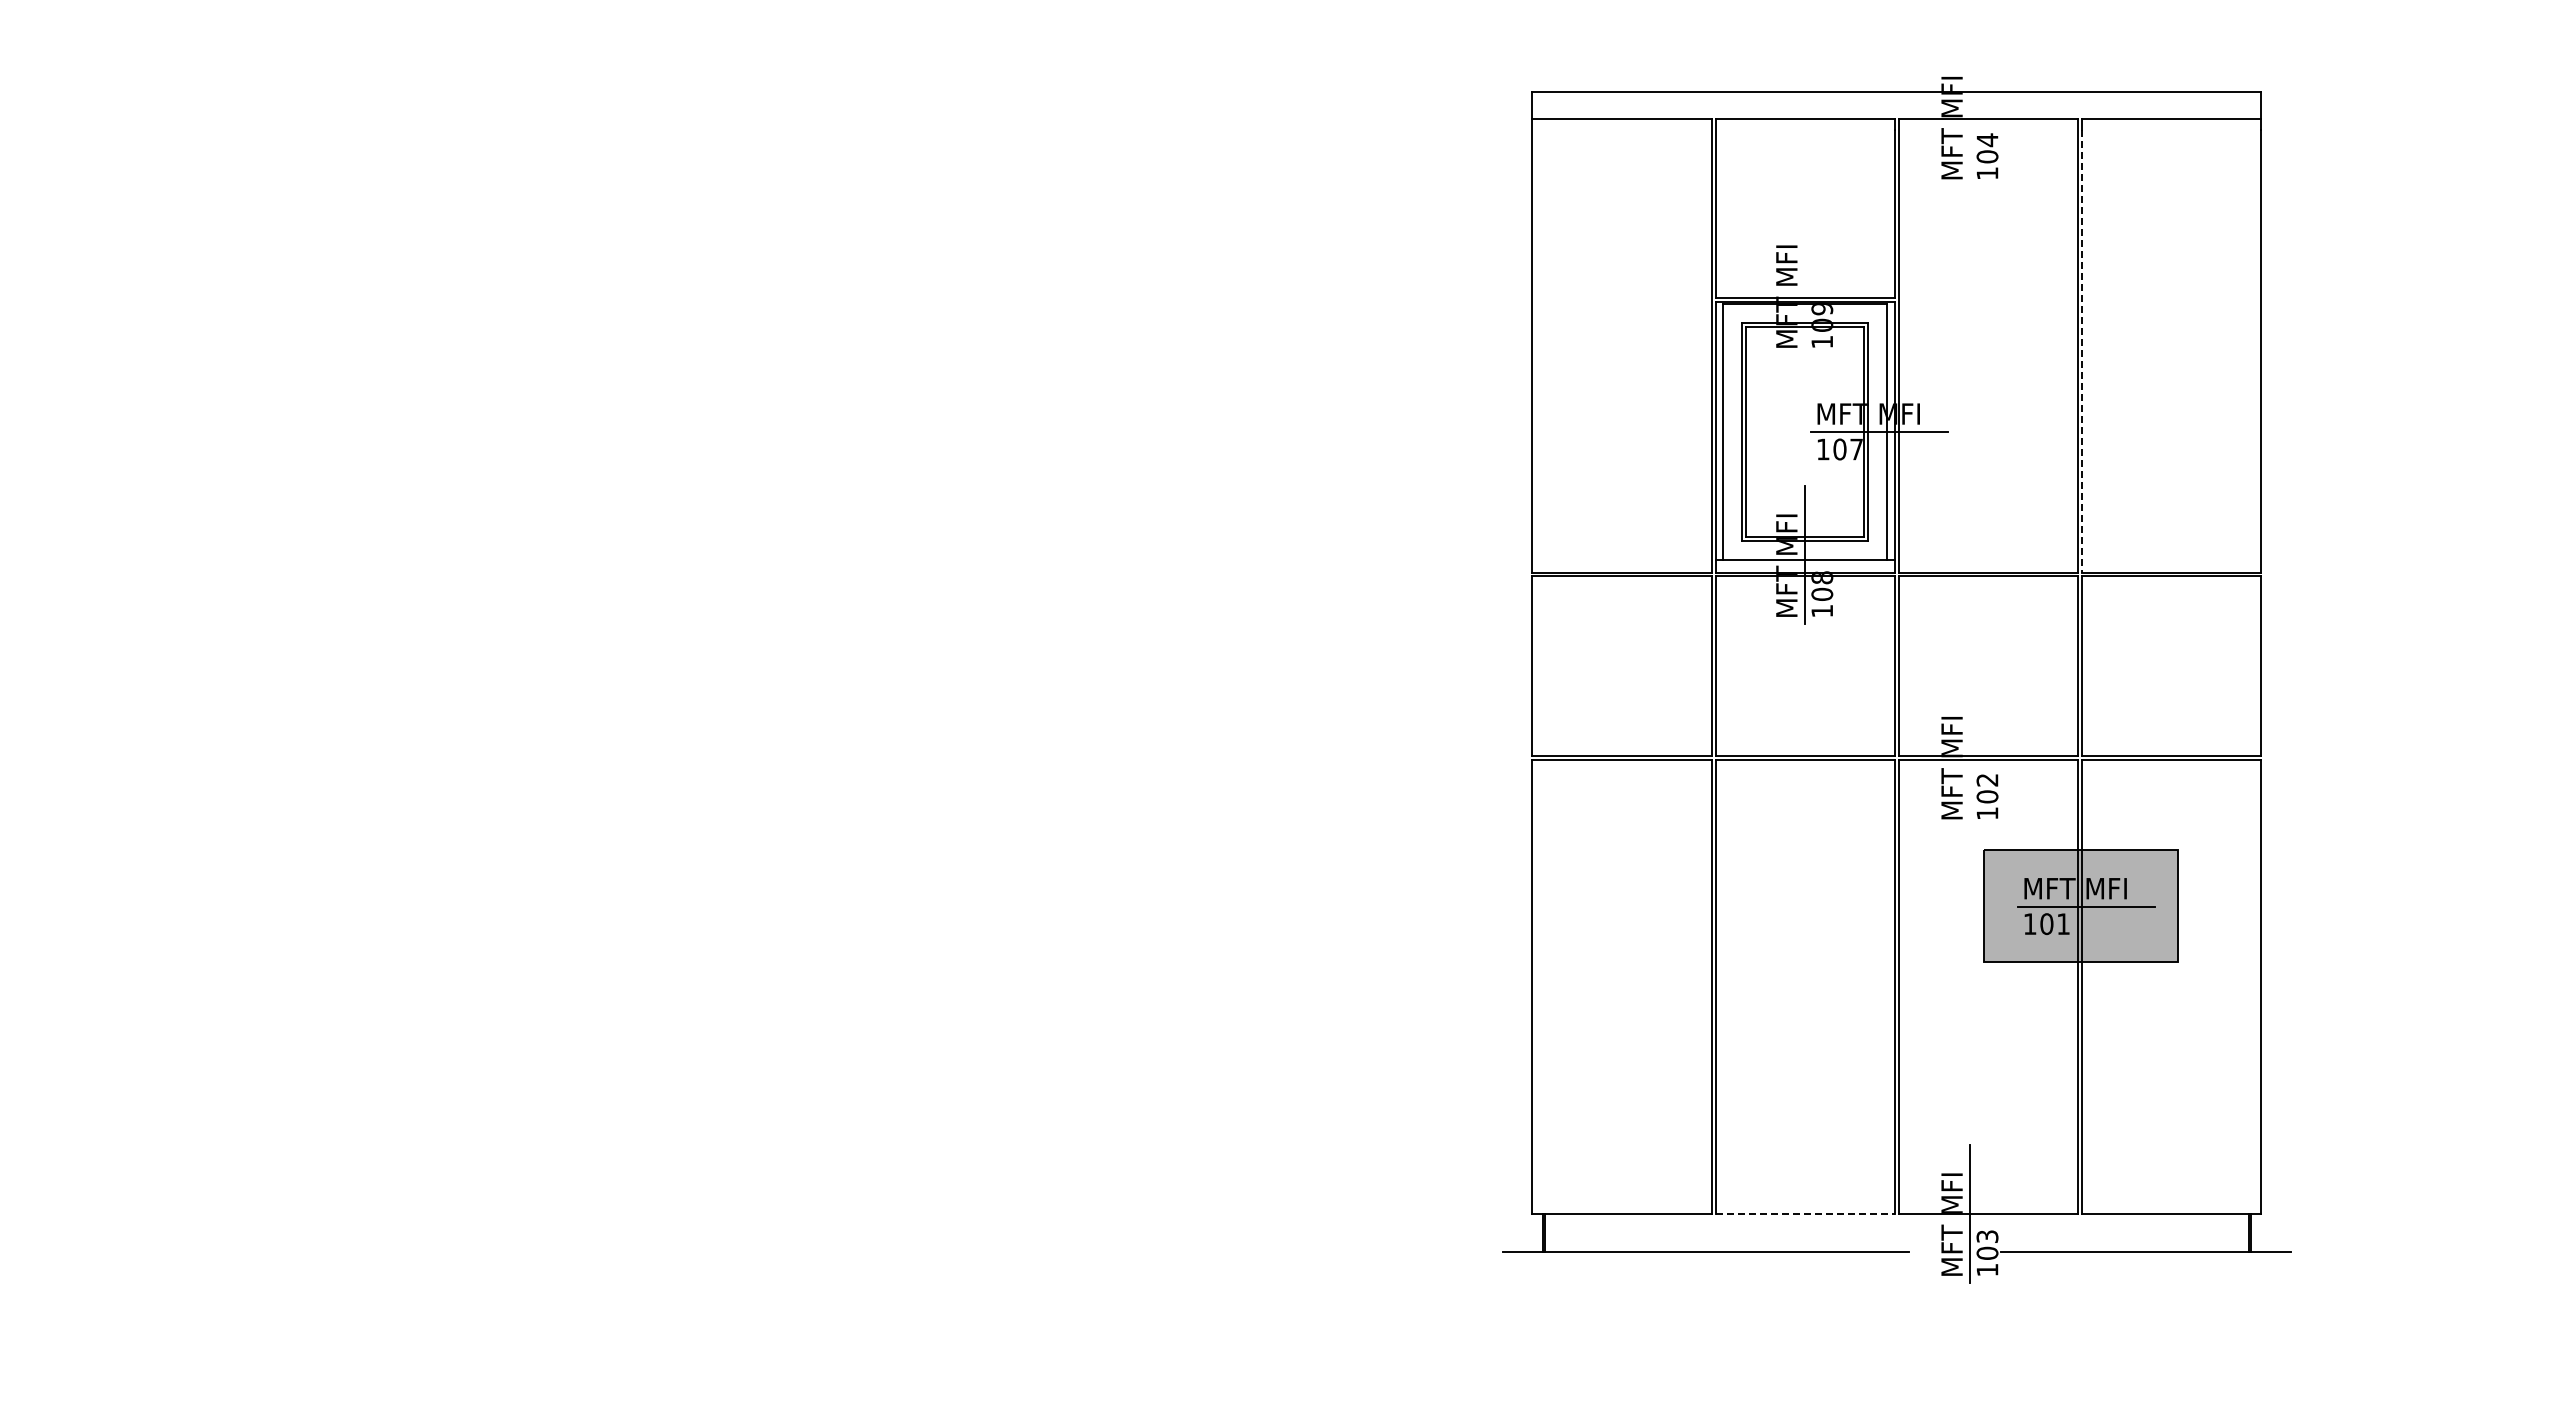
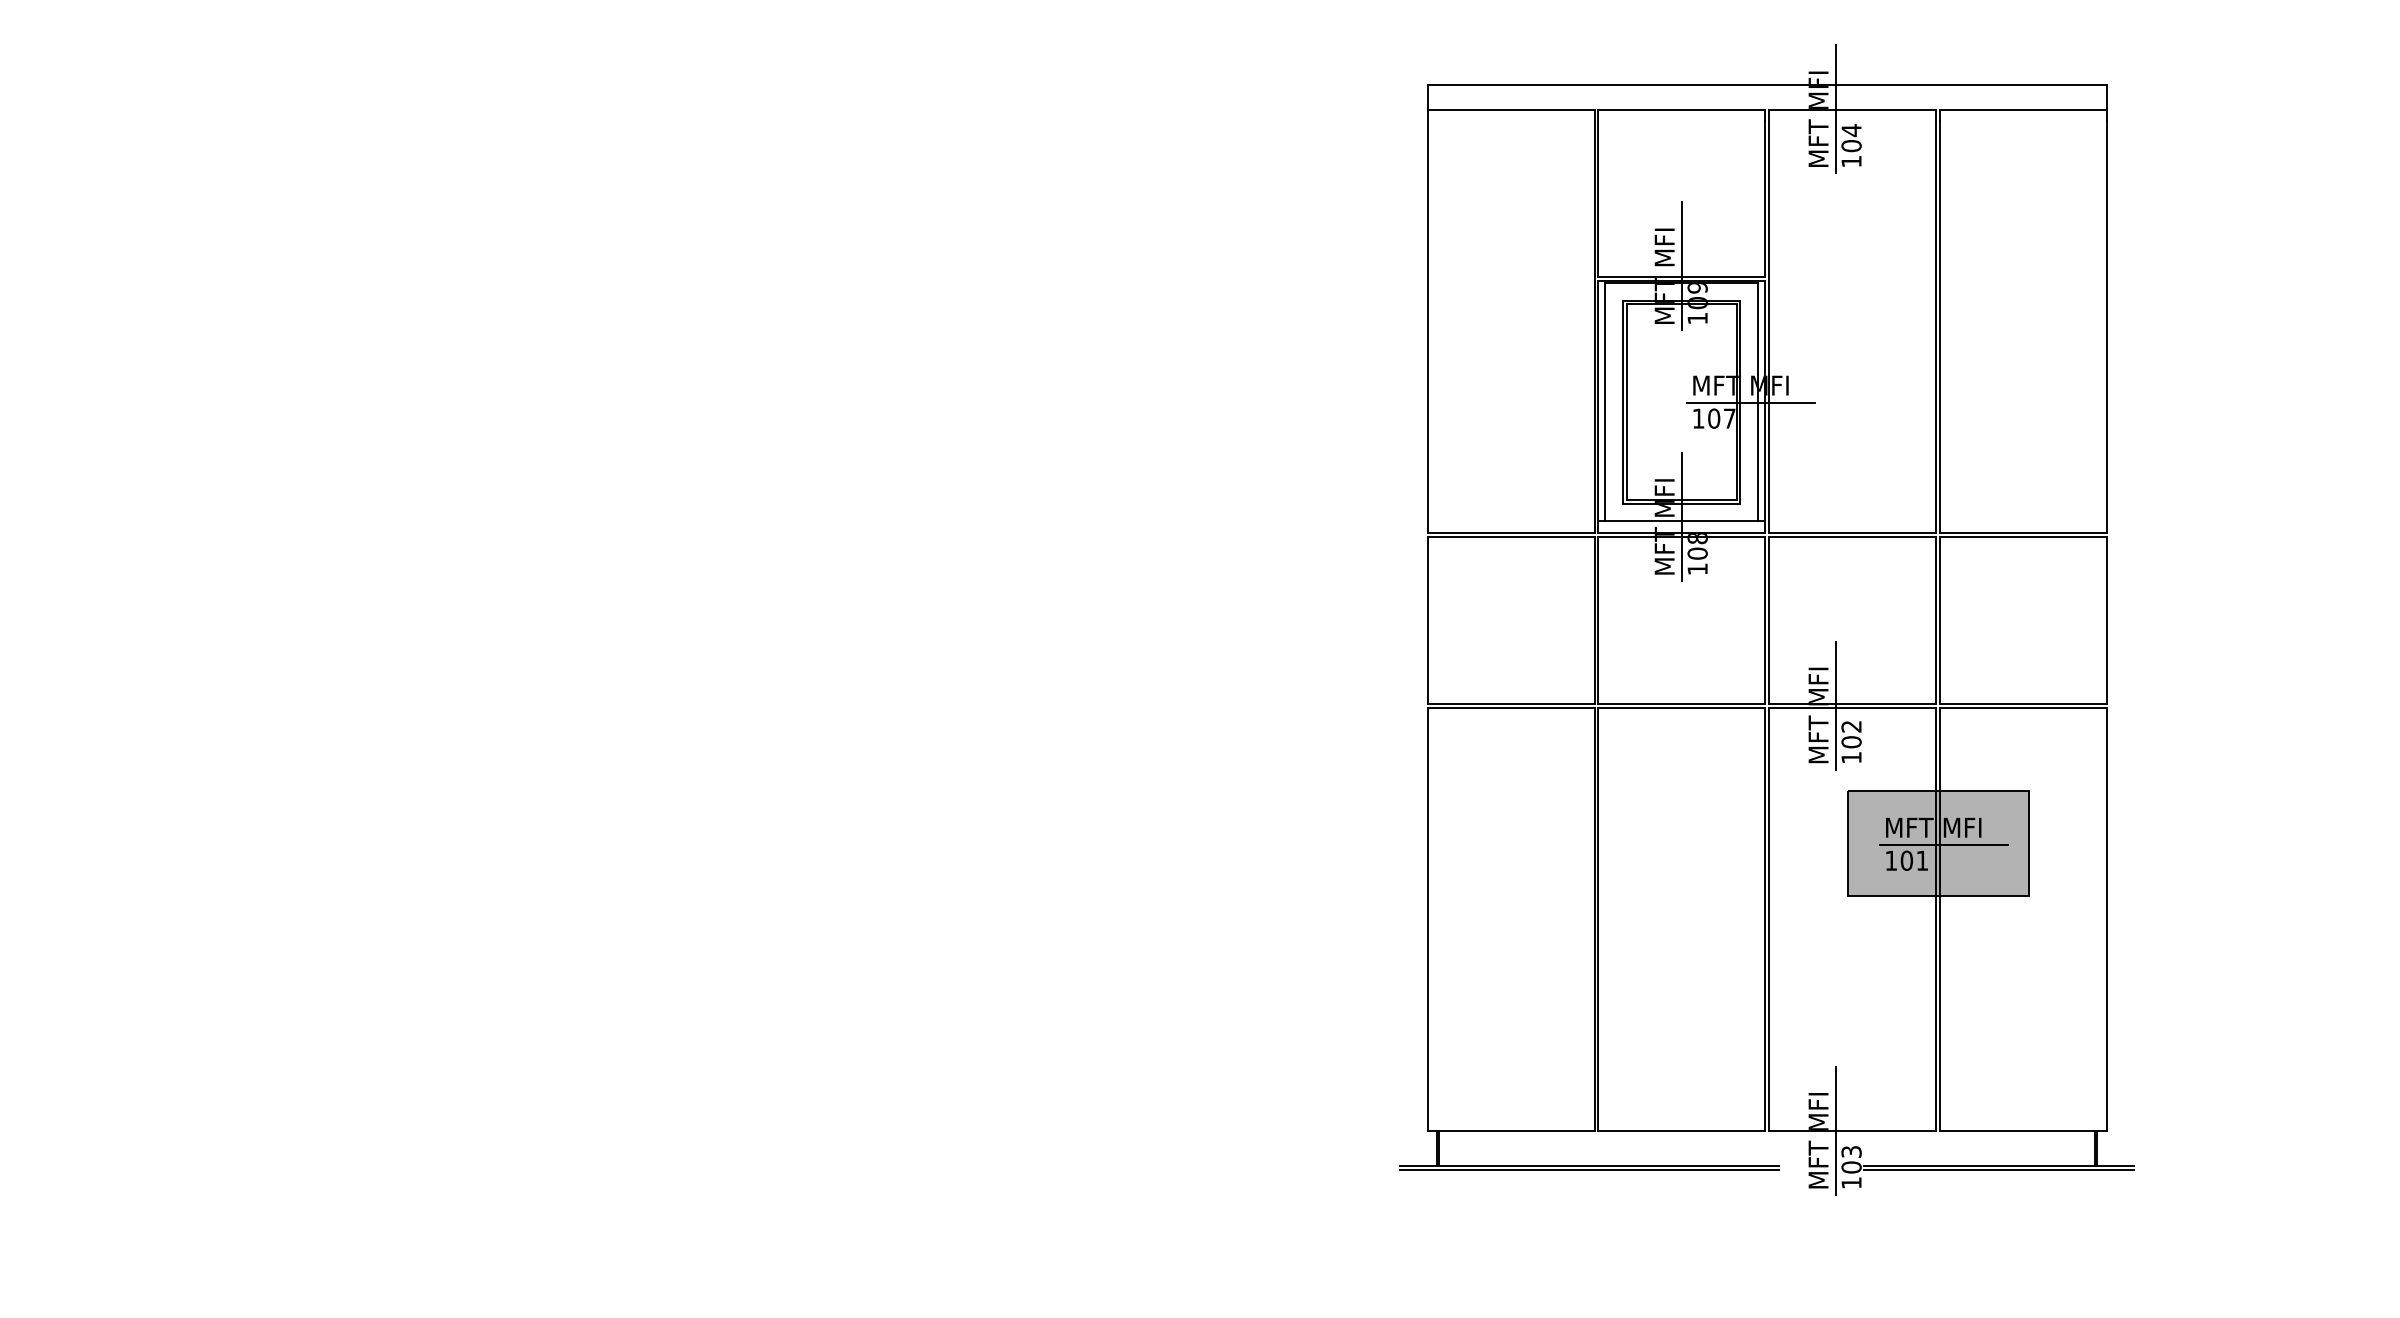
line: (1970, 117) -> (1835, 109), added
line: (1805, 285) -> (1682, 265), added
line: (2082, 351) -> (1940, 327), dashed -> solid
line: (1970, 757) -> (1835, 705), added
line: (1805, 1214) -> (1682, 1131), dashed -> solid
line: (1705, 1256) -> (1588, 1170), added
line: (2146, 1256) -> (1999, 1170), added

